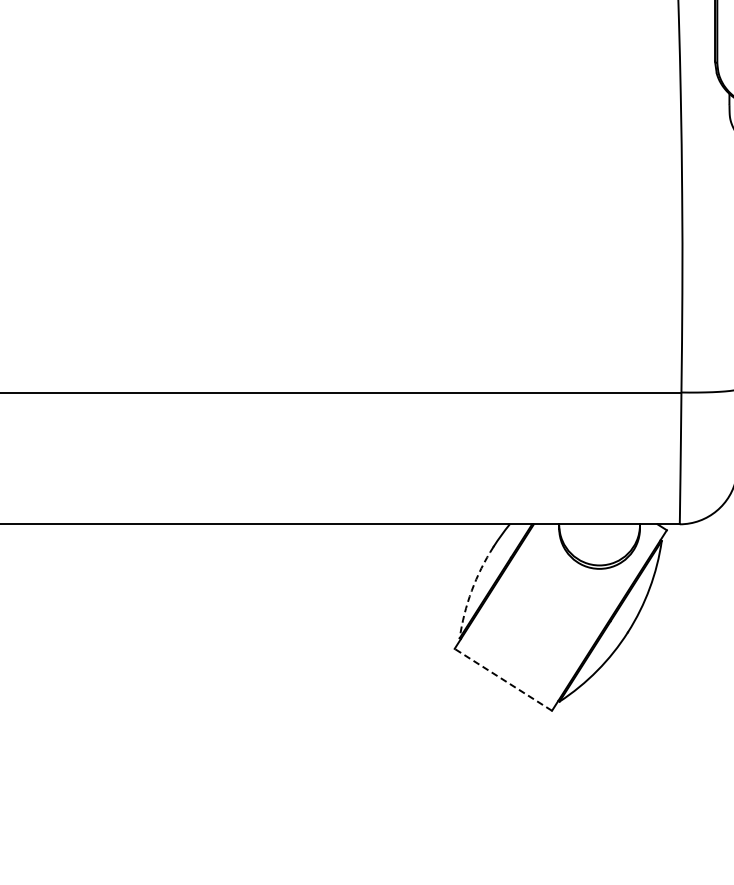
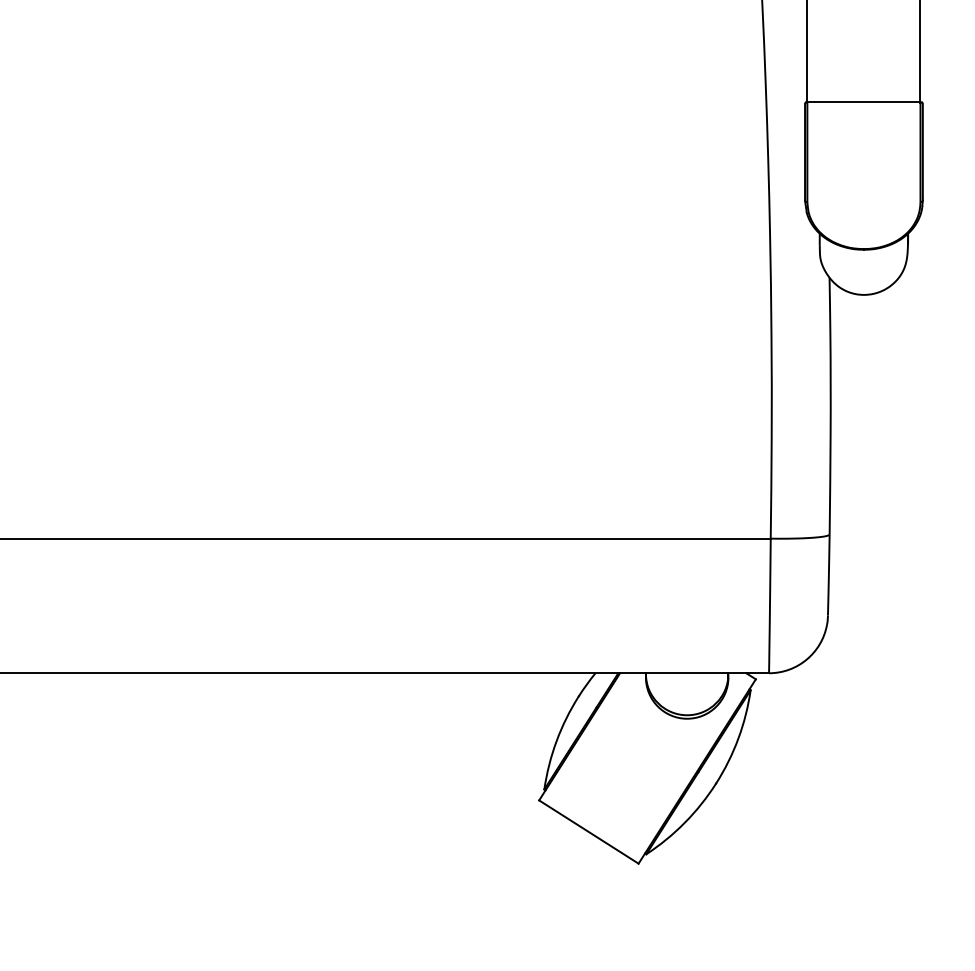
arc: (471, 591) -> (556, 741), dashed -> solid
line: (502, 680) -> (588, 832), dashed -> solid

